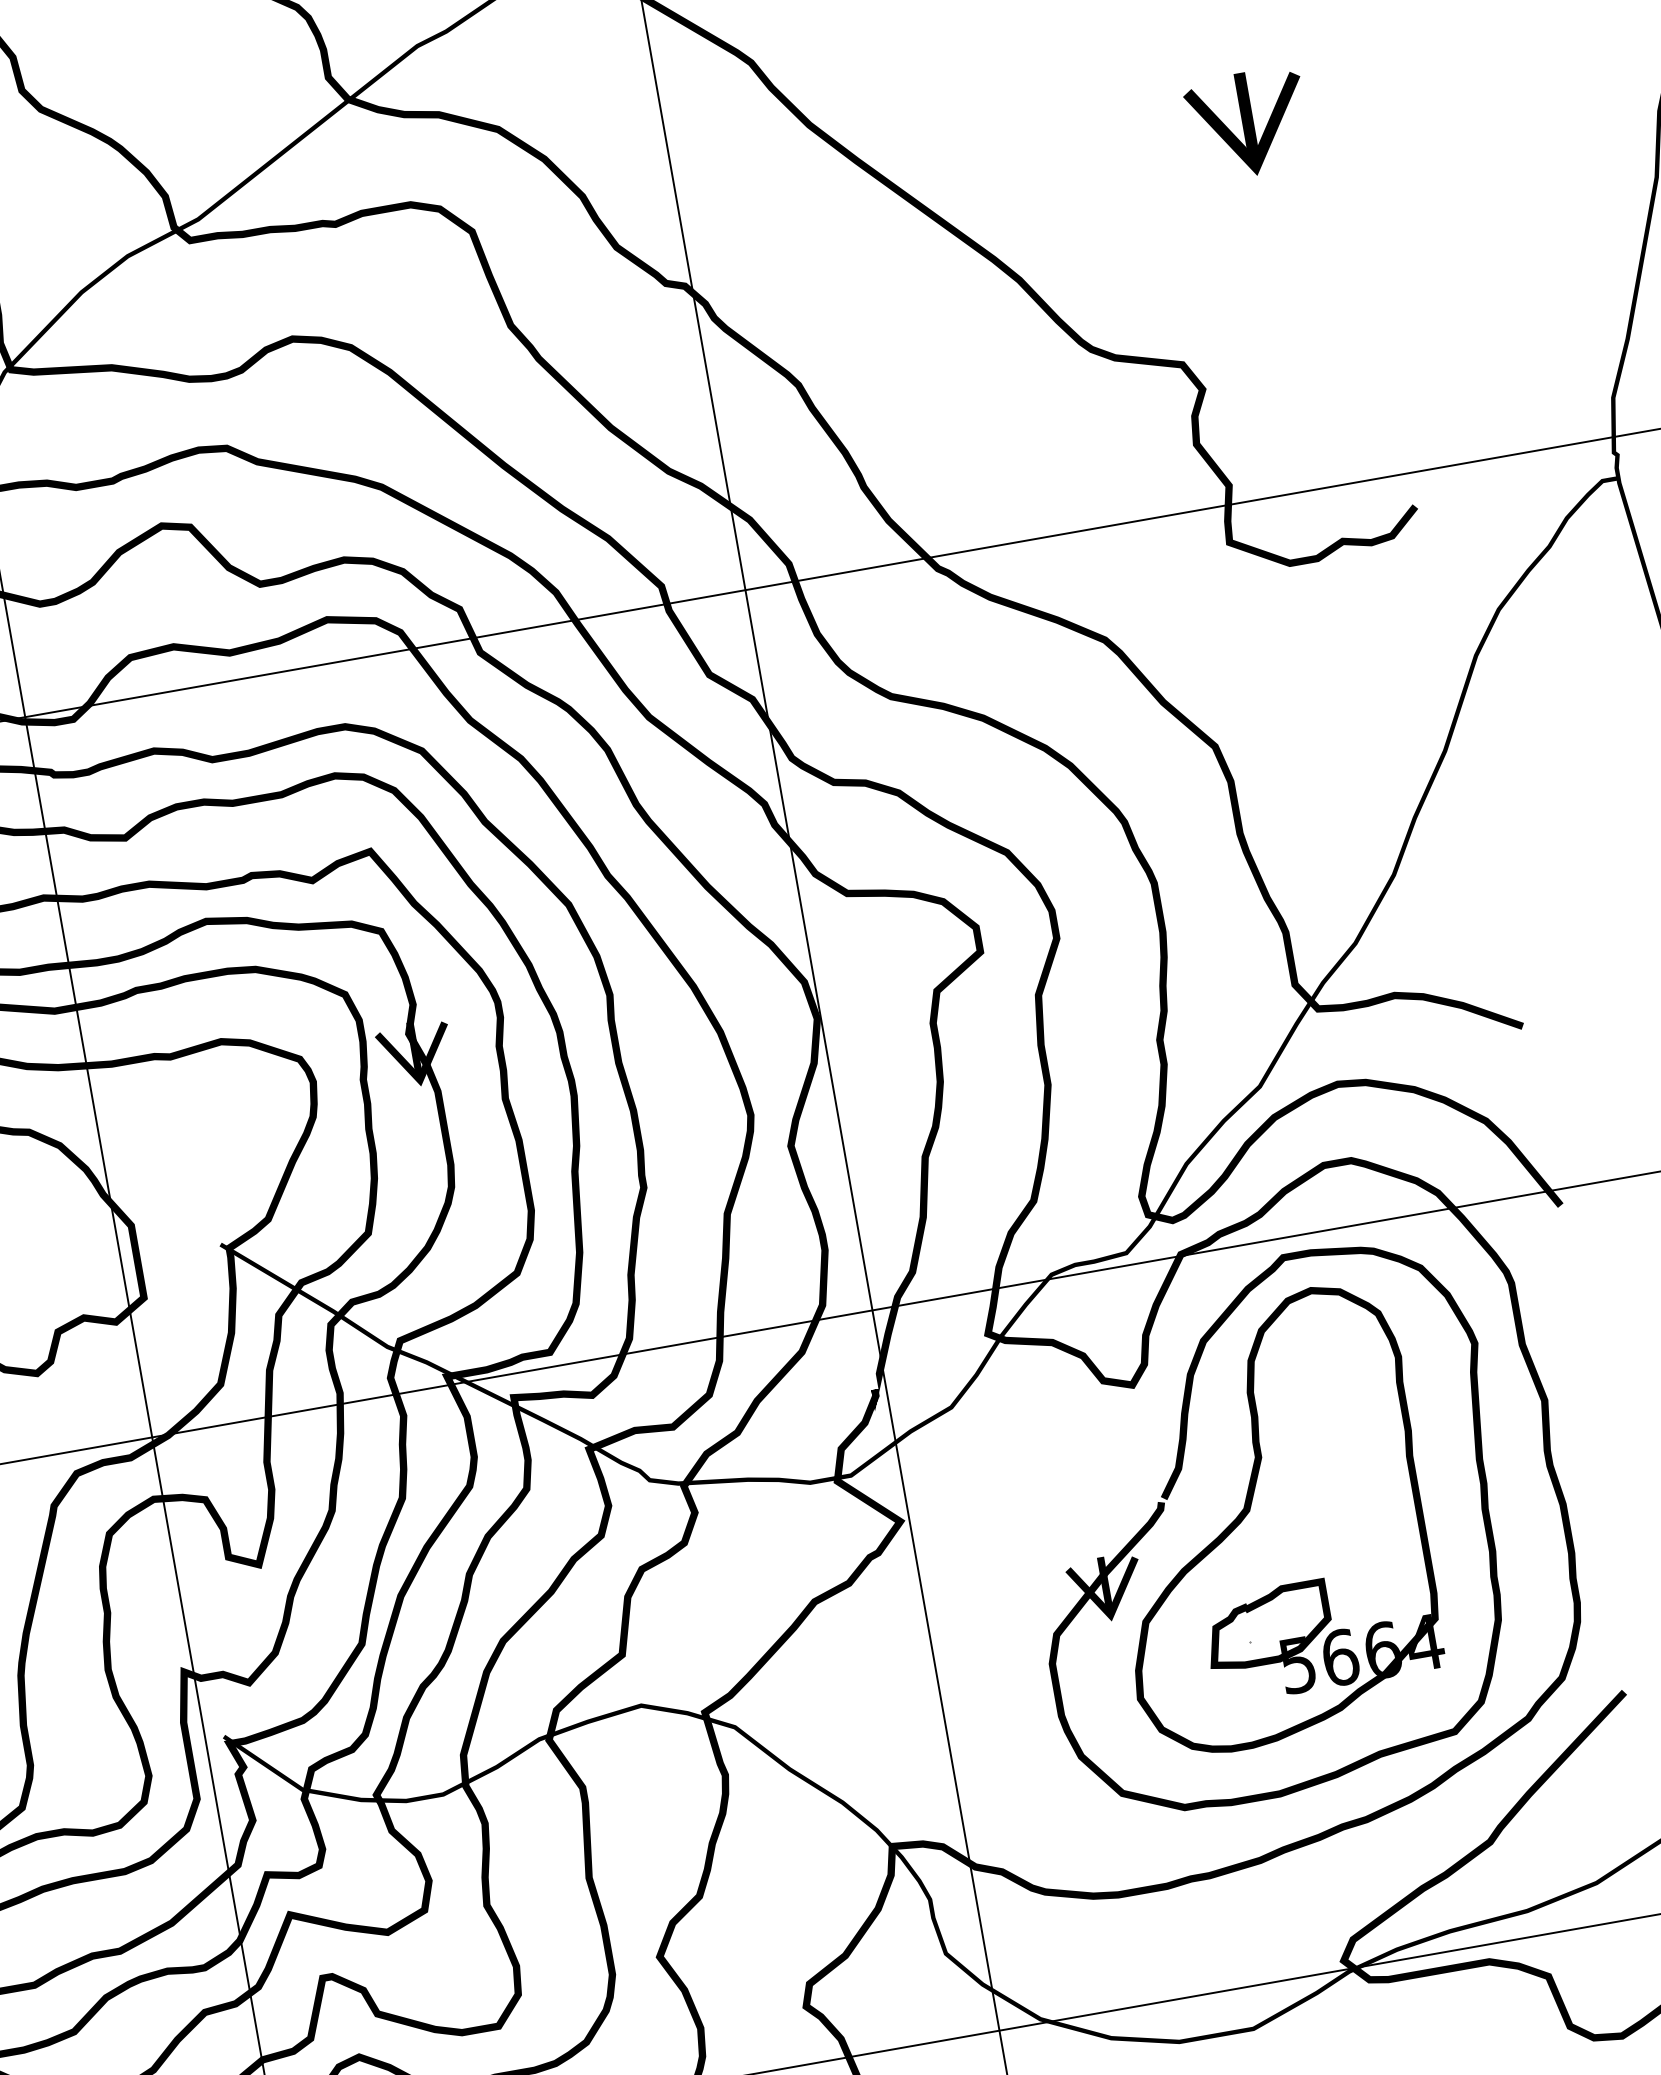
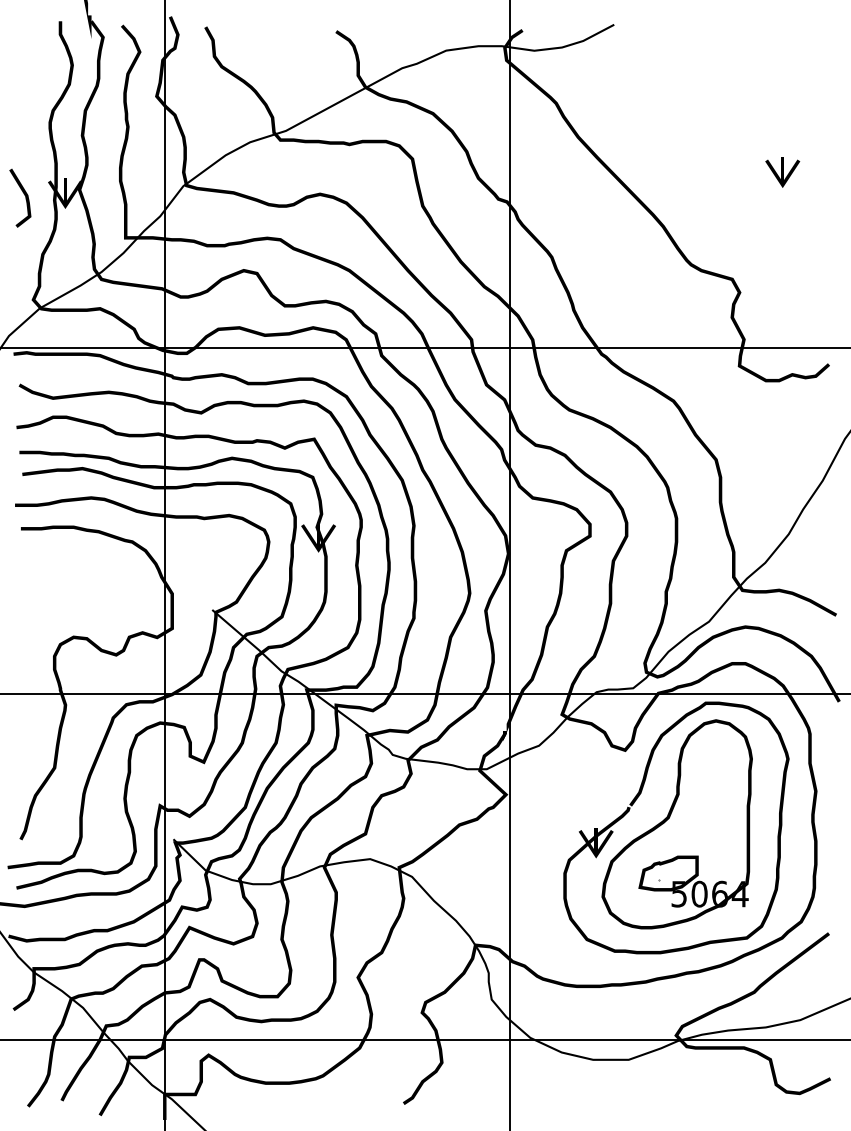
part: (1247, 123) -> (782, 172), size x0.62
text: (1339, 1656) -> (699, 893), 5664 -> 5064

